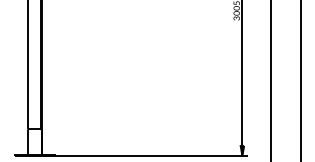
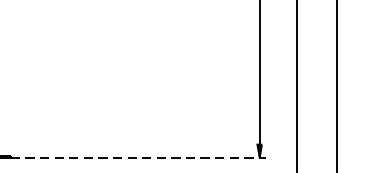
line: (151, 156) -> (139, 158), solid -> dashed

